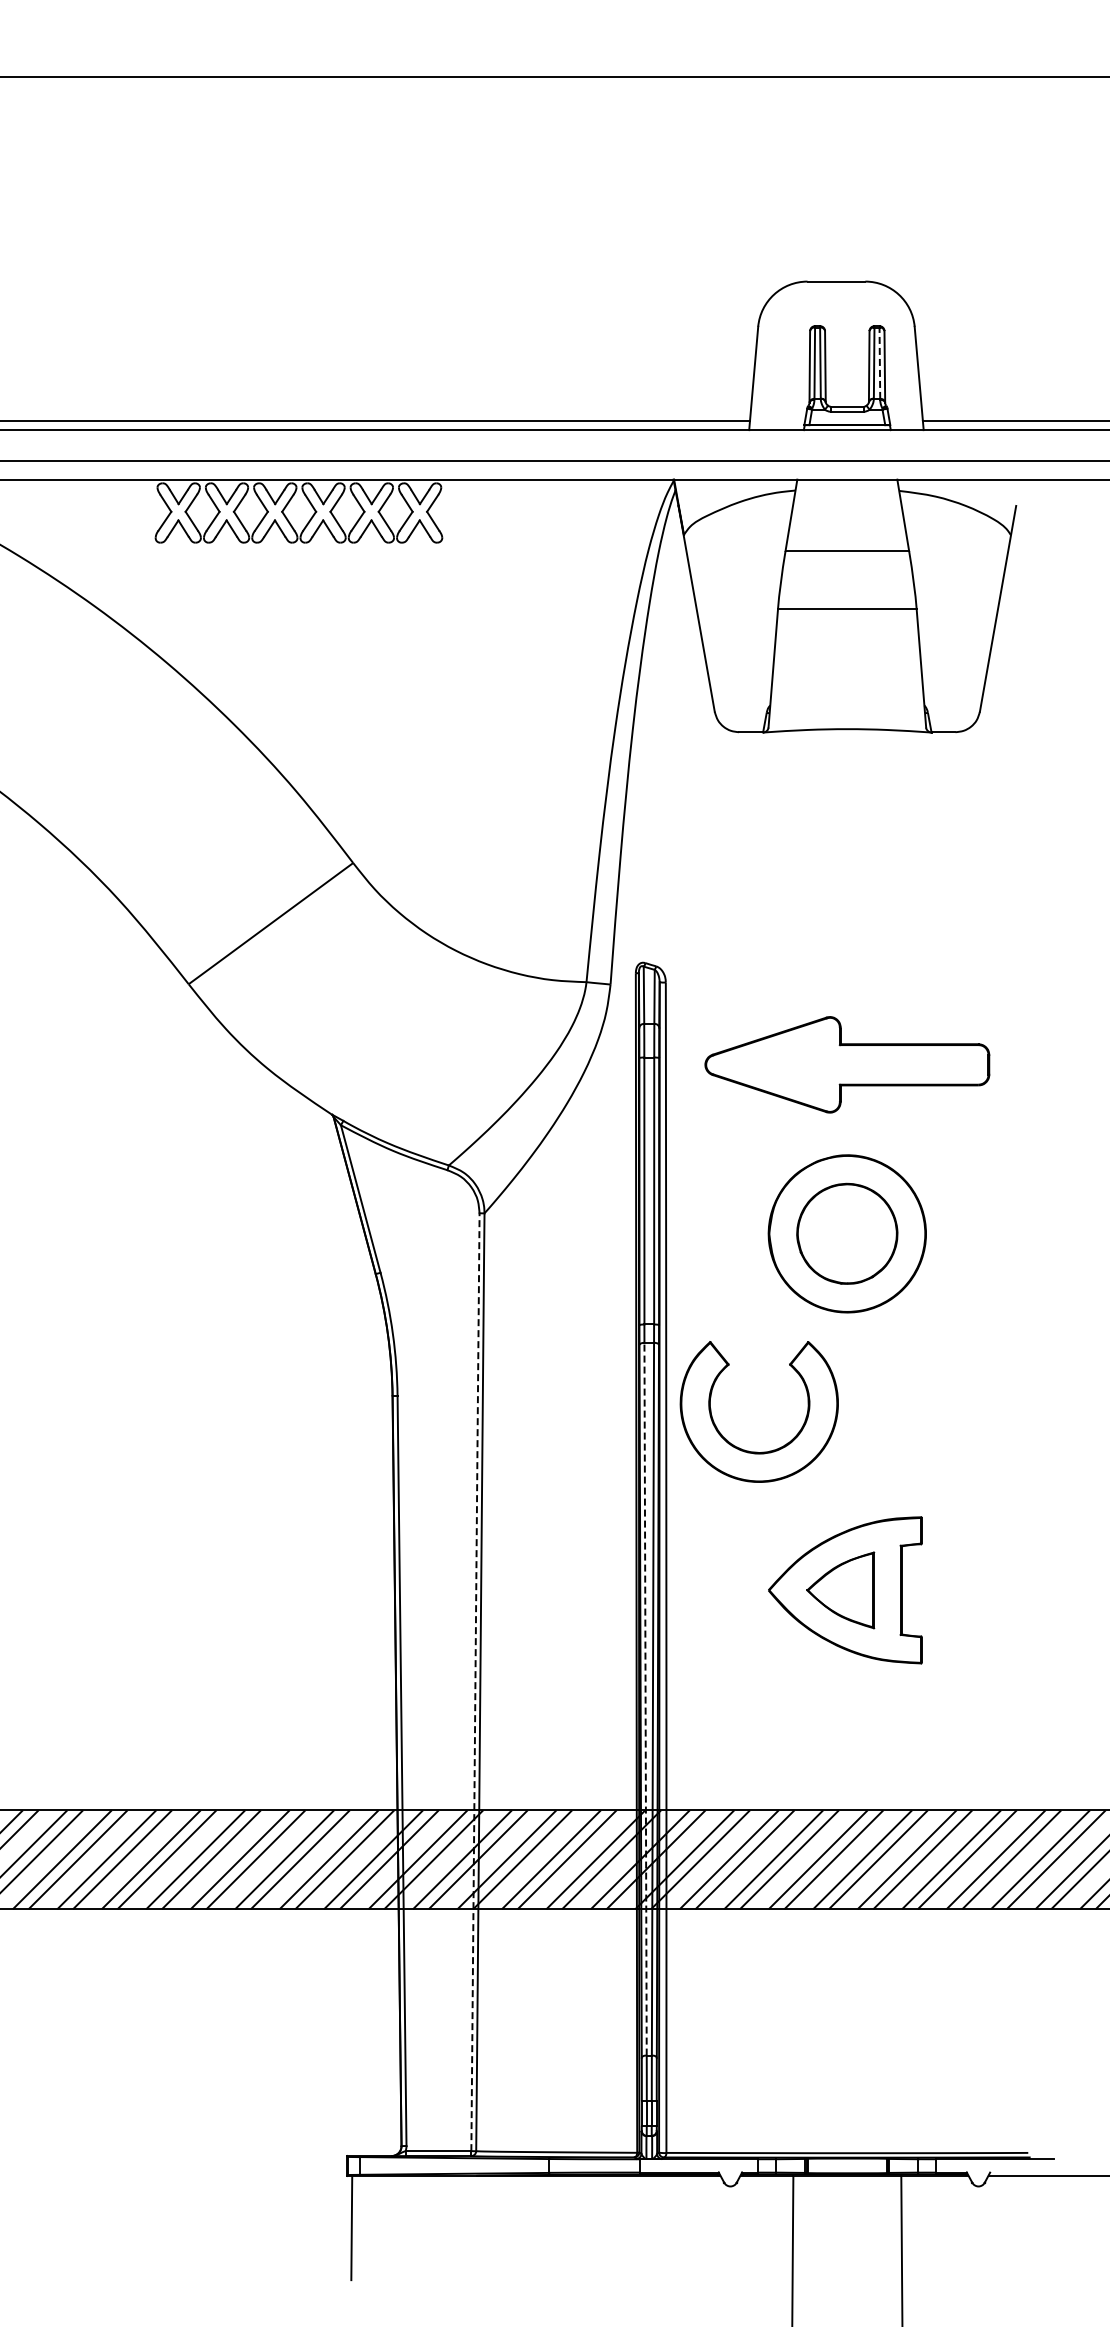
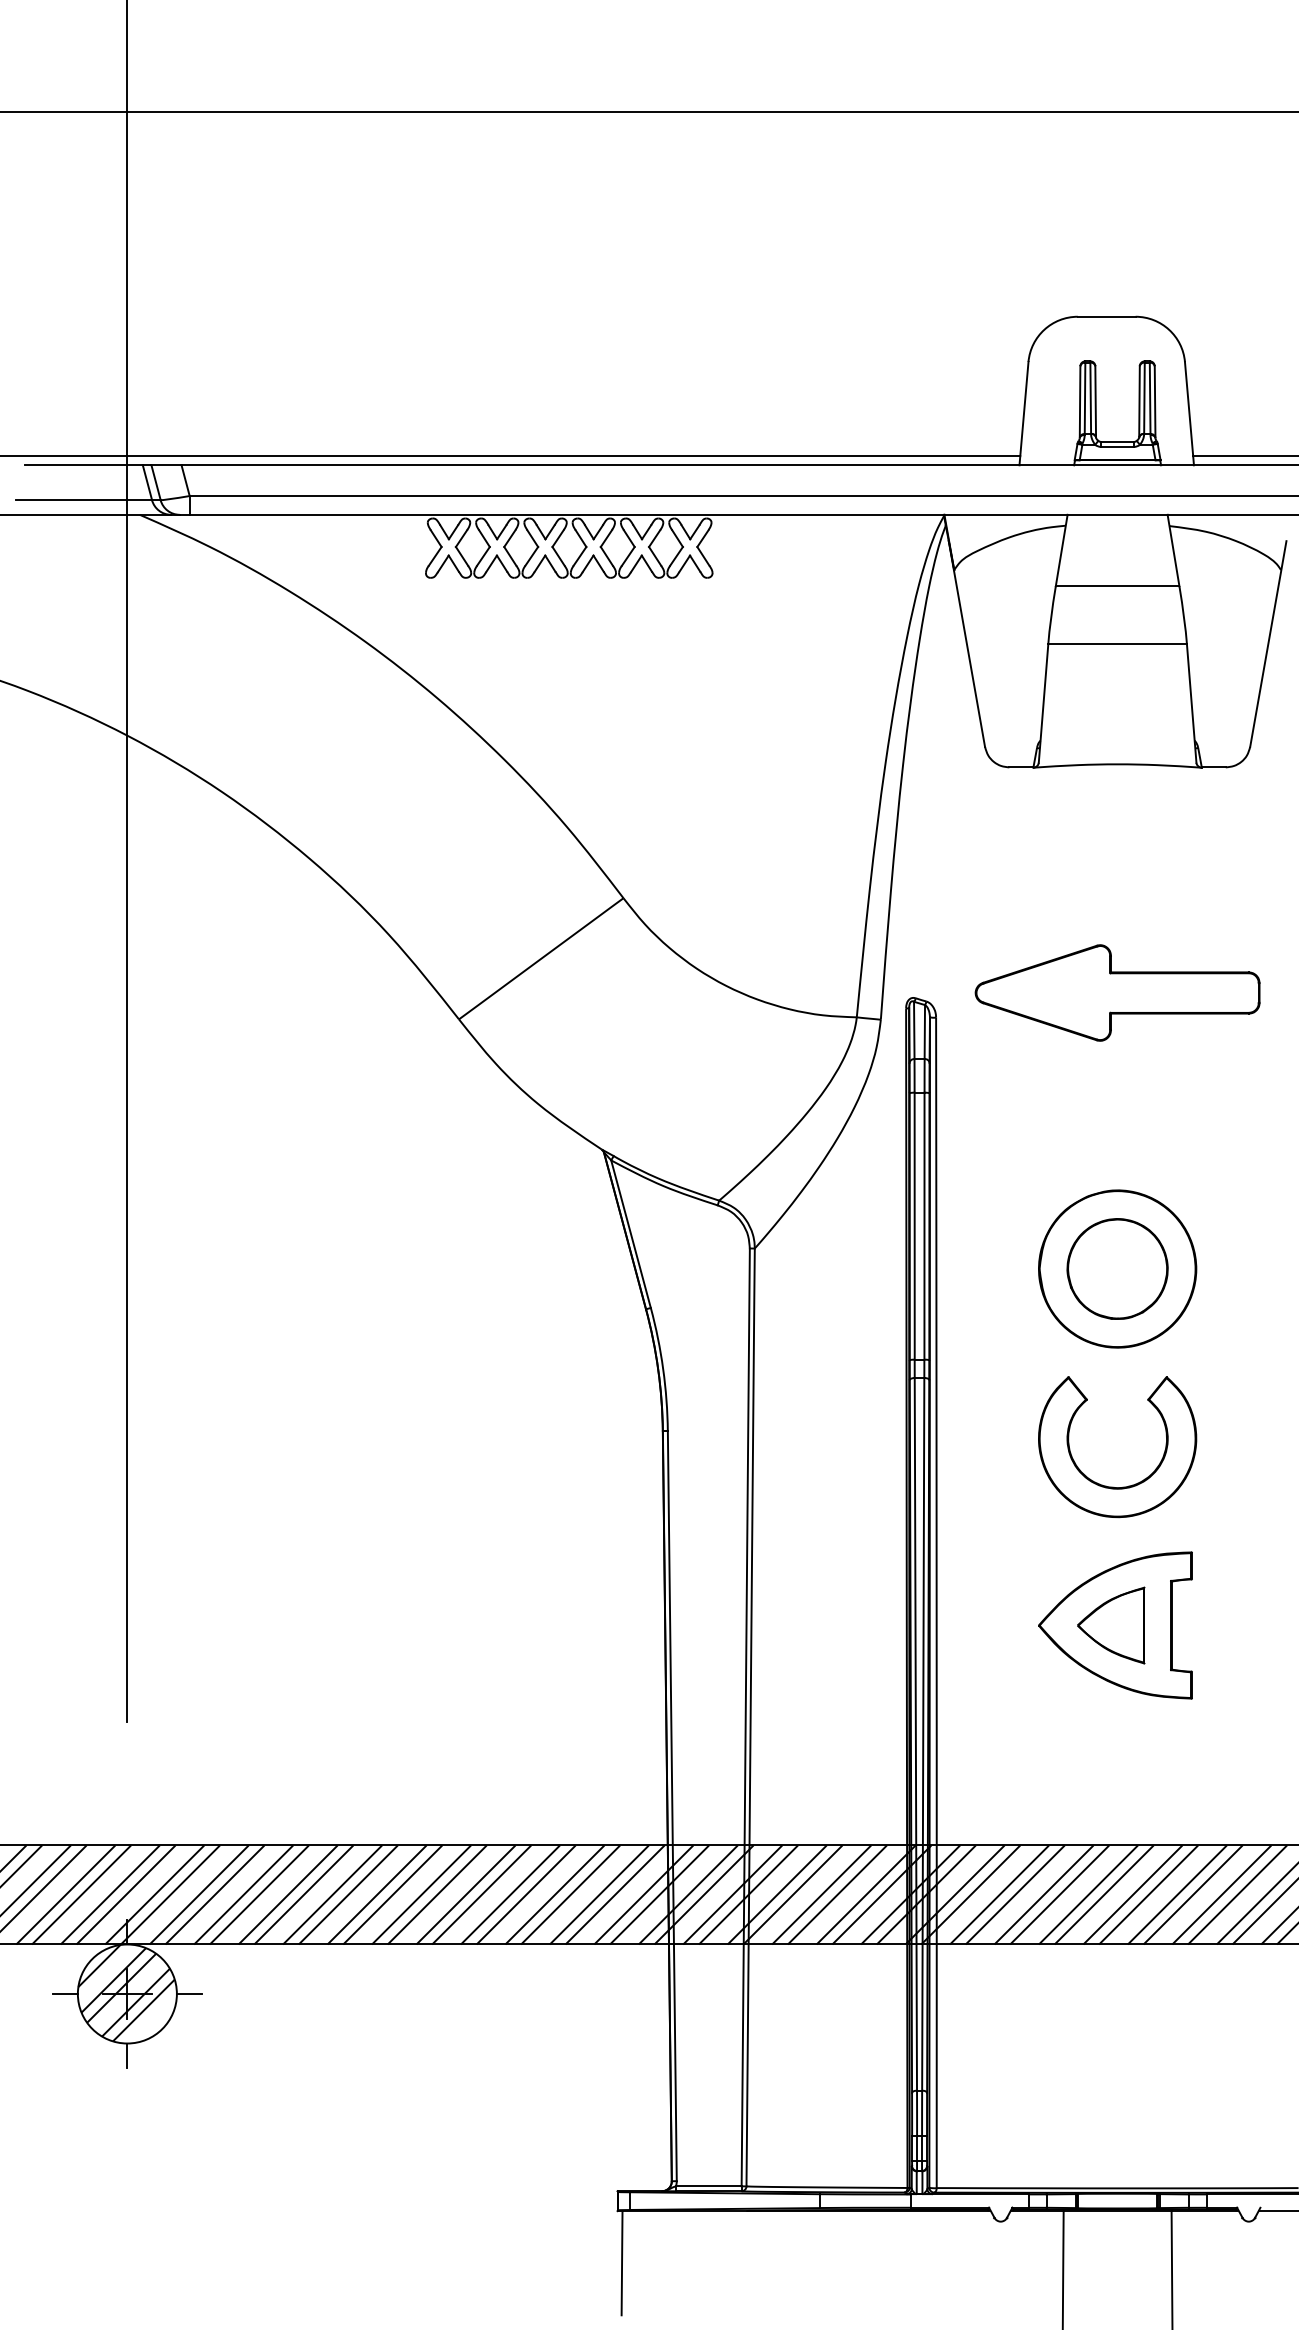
line: (880, 363) -> (1150, 398), dashed -> solid
part: (847, 1064) -> (1117, 992), moved
part: (755, 1451) -> (1113, 1486), moved
line: (475, 1681) -> (745, 1716), dashed -> solid
line: (645, 1698) -> (915, 1733), dashed -> solid

